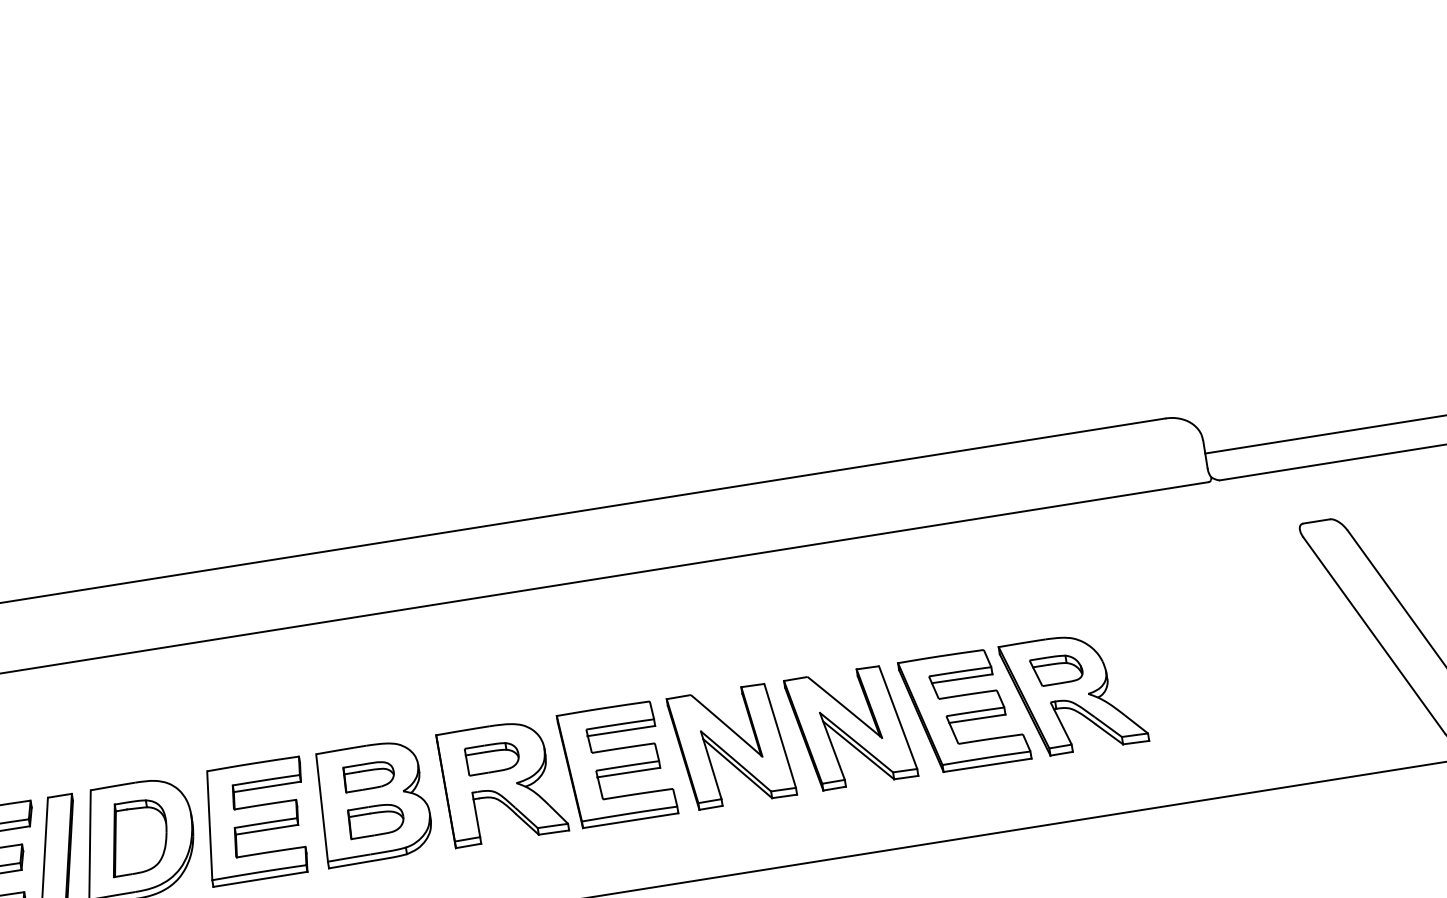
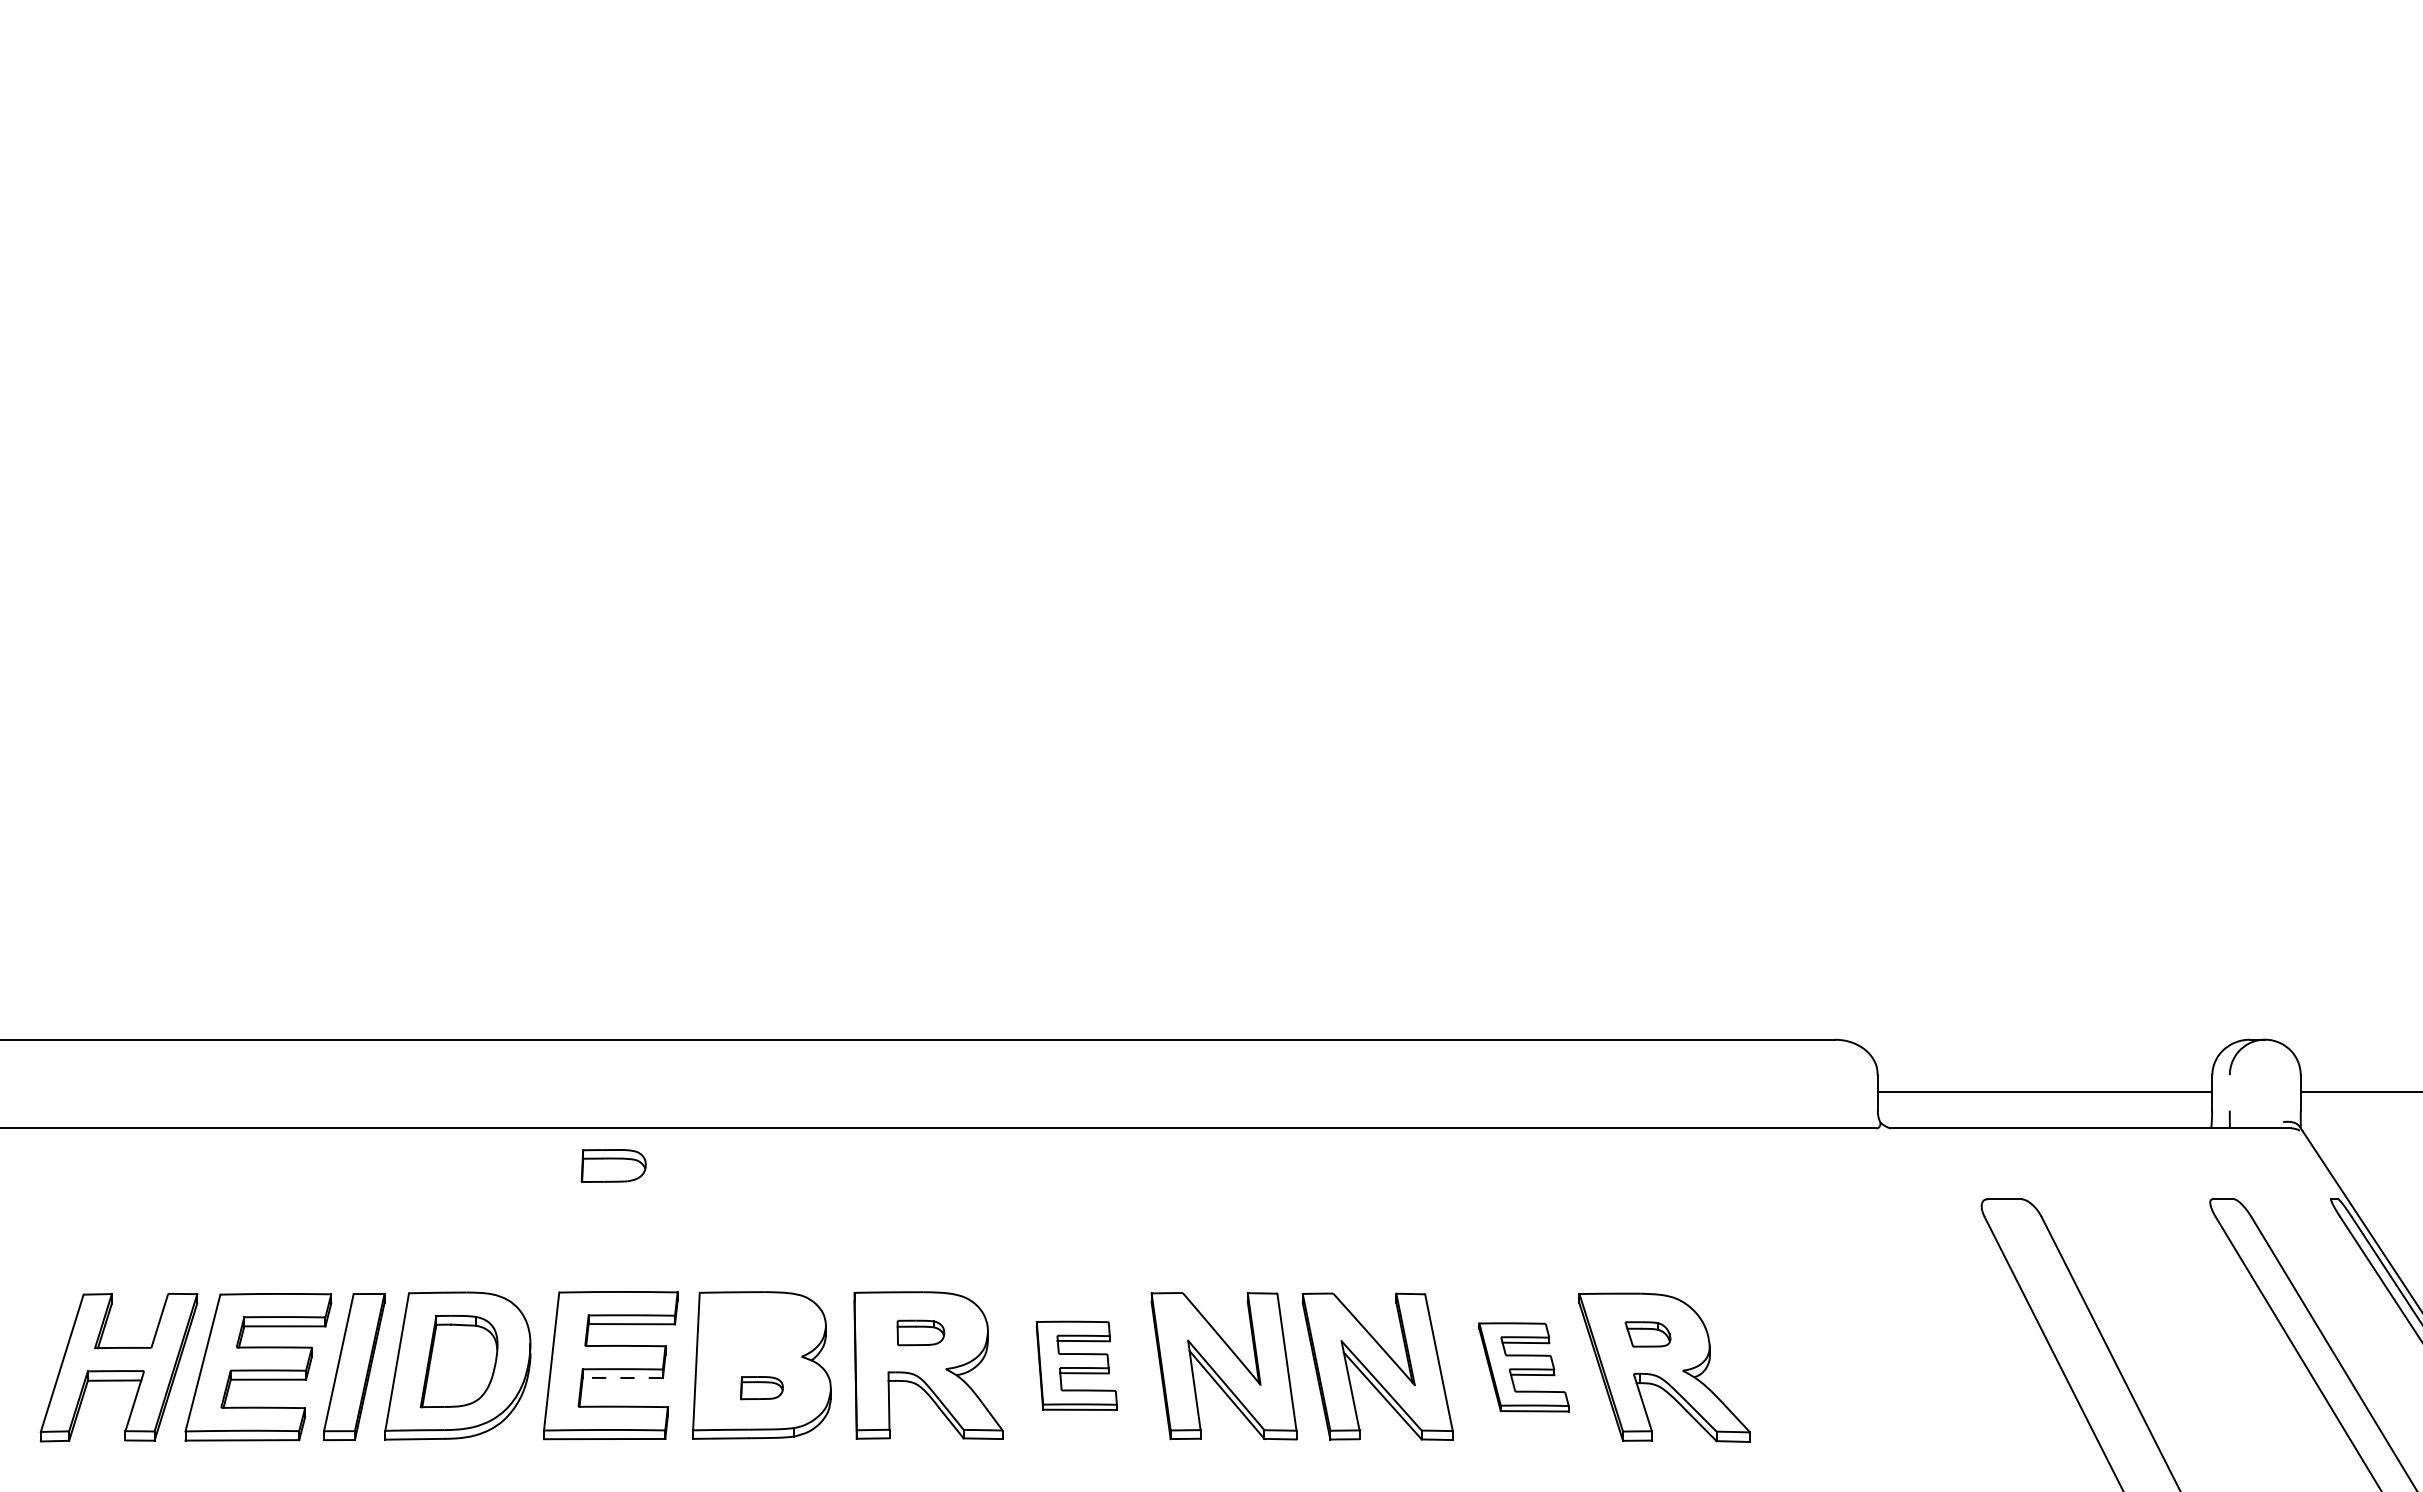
part: (1056, 670) -> (1647, 1334), size x0.7
part: (964, 710) -> (1523, 1367), size x0.6
part: (492, 757) -> (920, 1332), size x0.7
part: (617, 764) -> (1076, 1365), size x0.6
part: (368, 775) -> (613, 1165), moved
part: (375, 820) -> (761, 1387), size x0.6
line: (266, 829) -> (622, 1377), solid -> dashed

